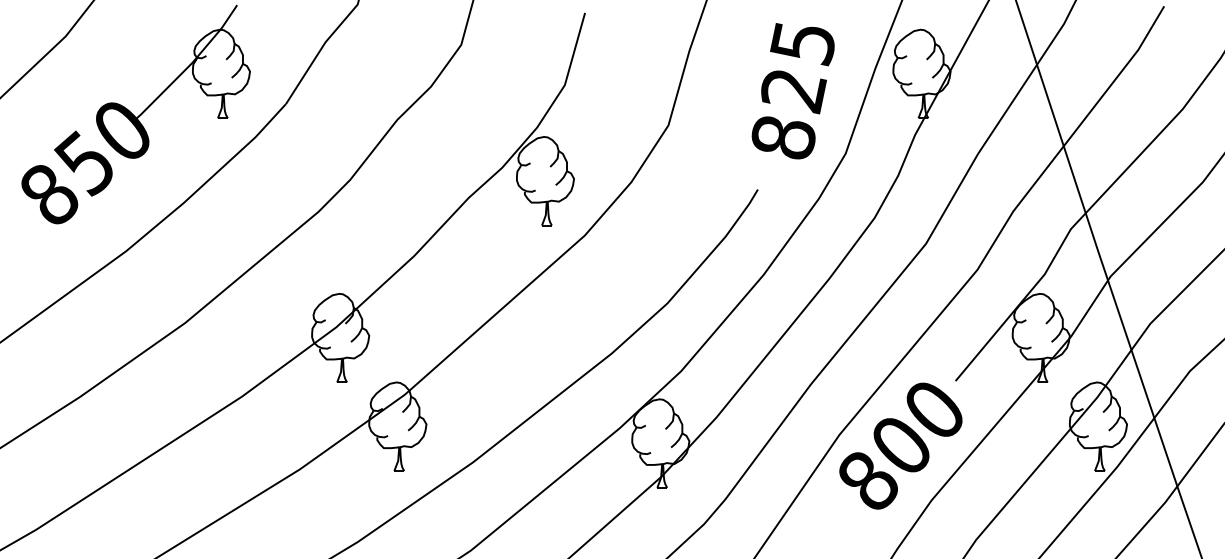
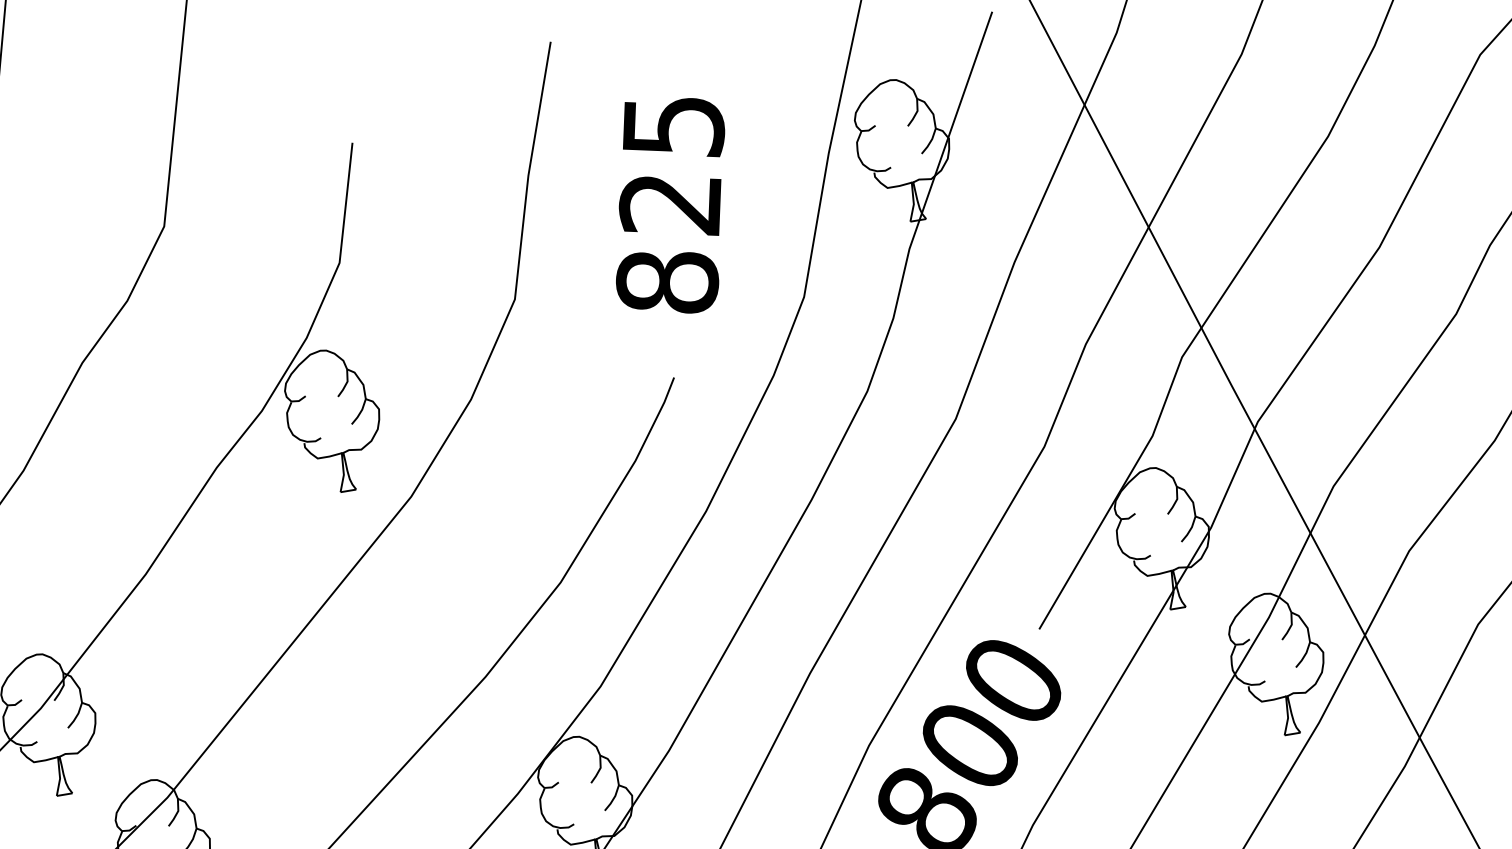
text: (792, 91) -> (669, 206), moved

